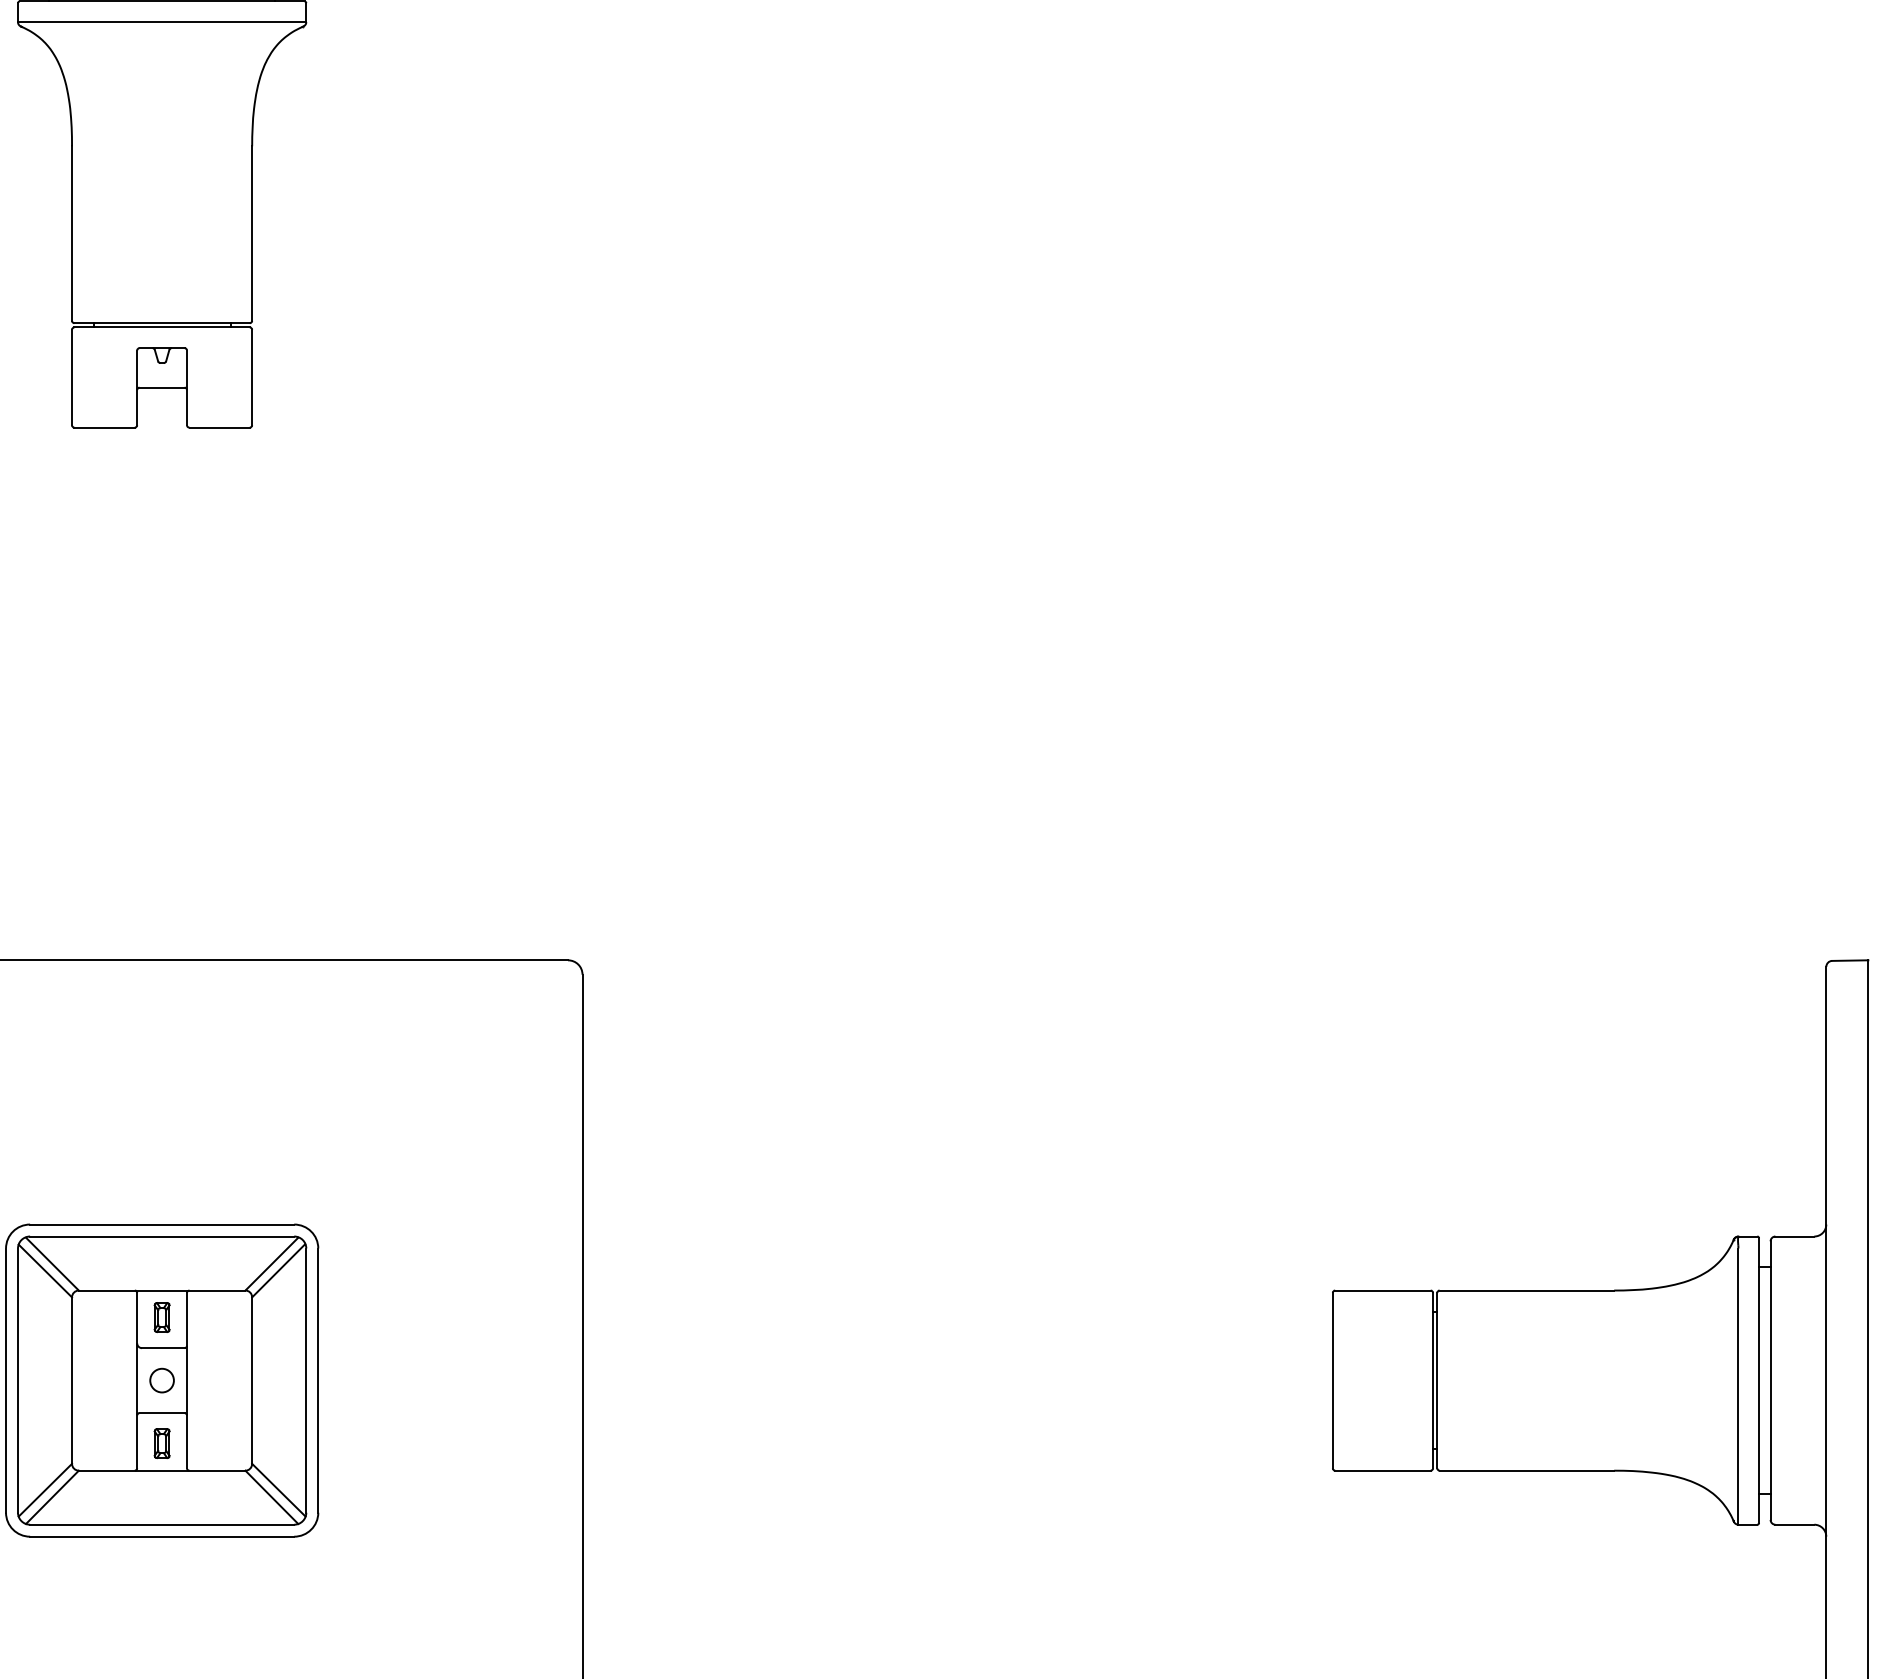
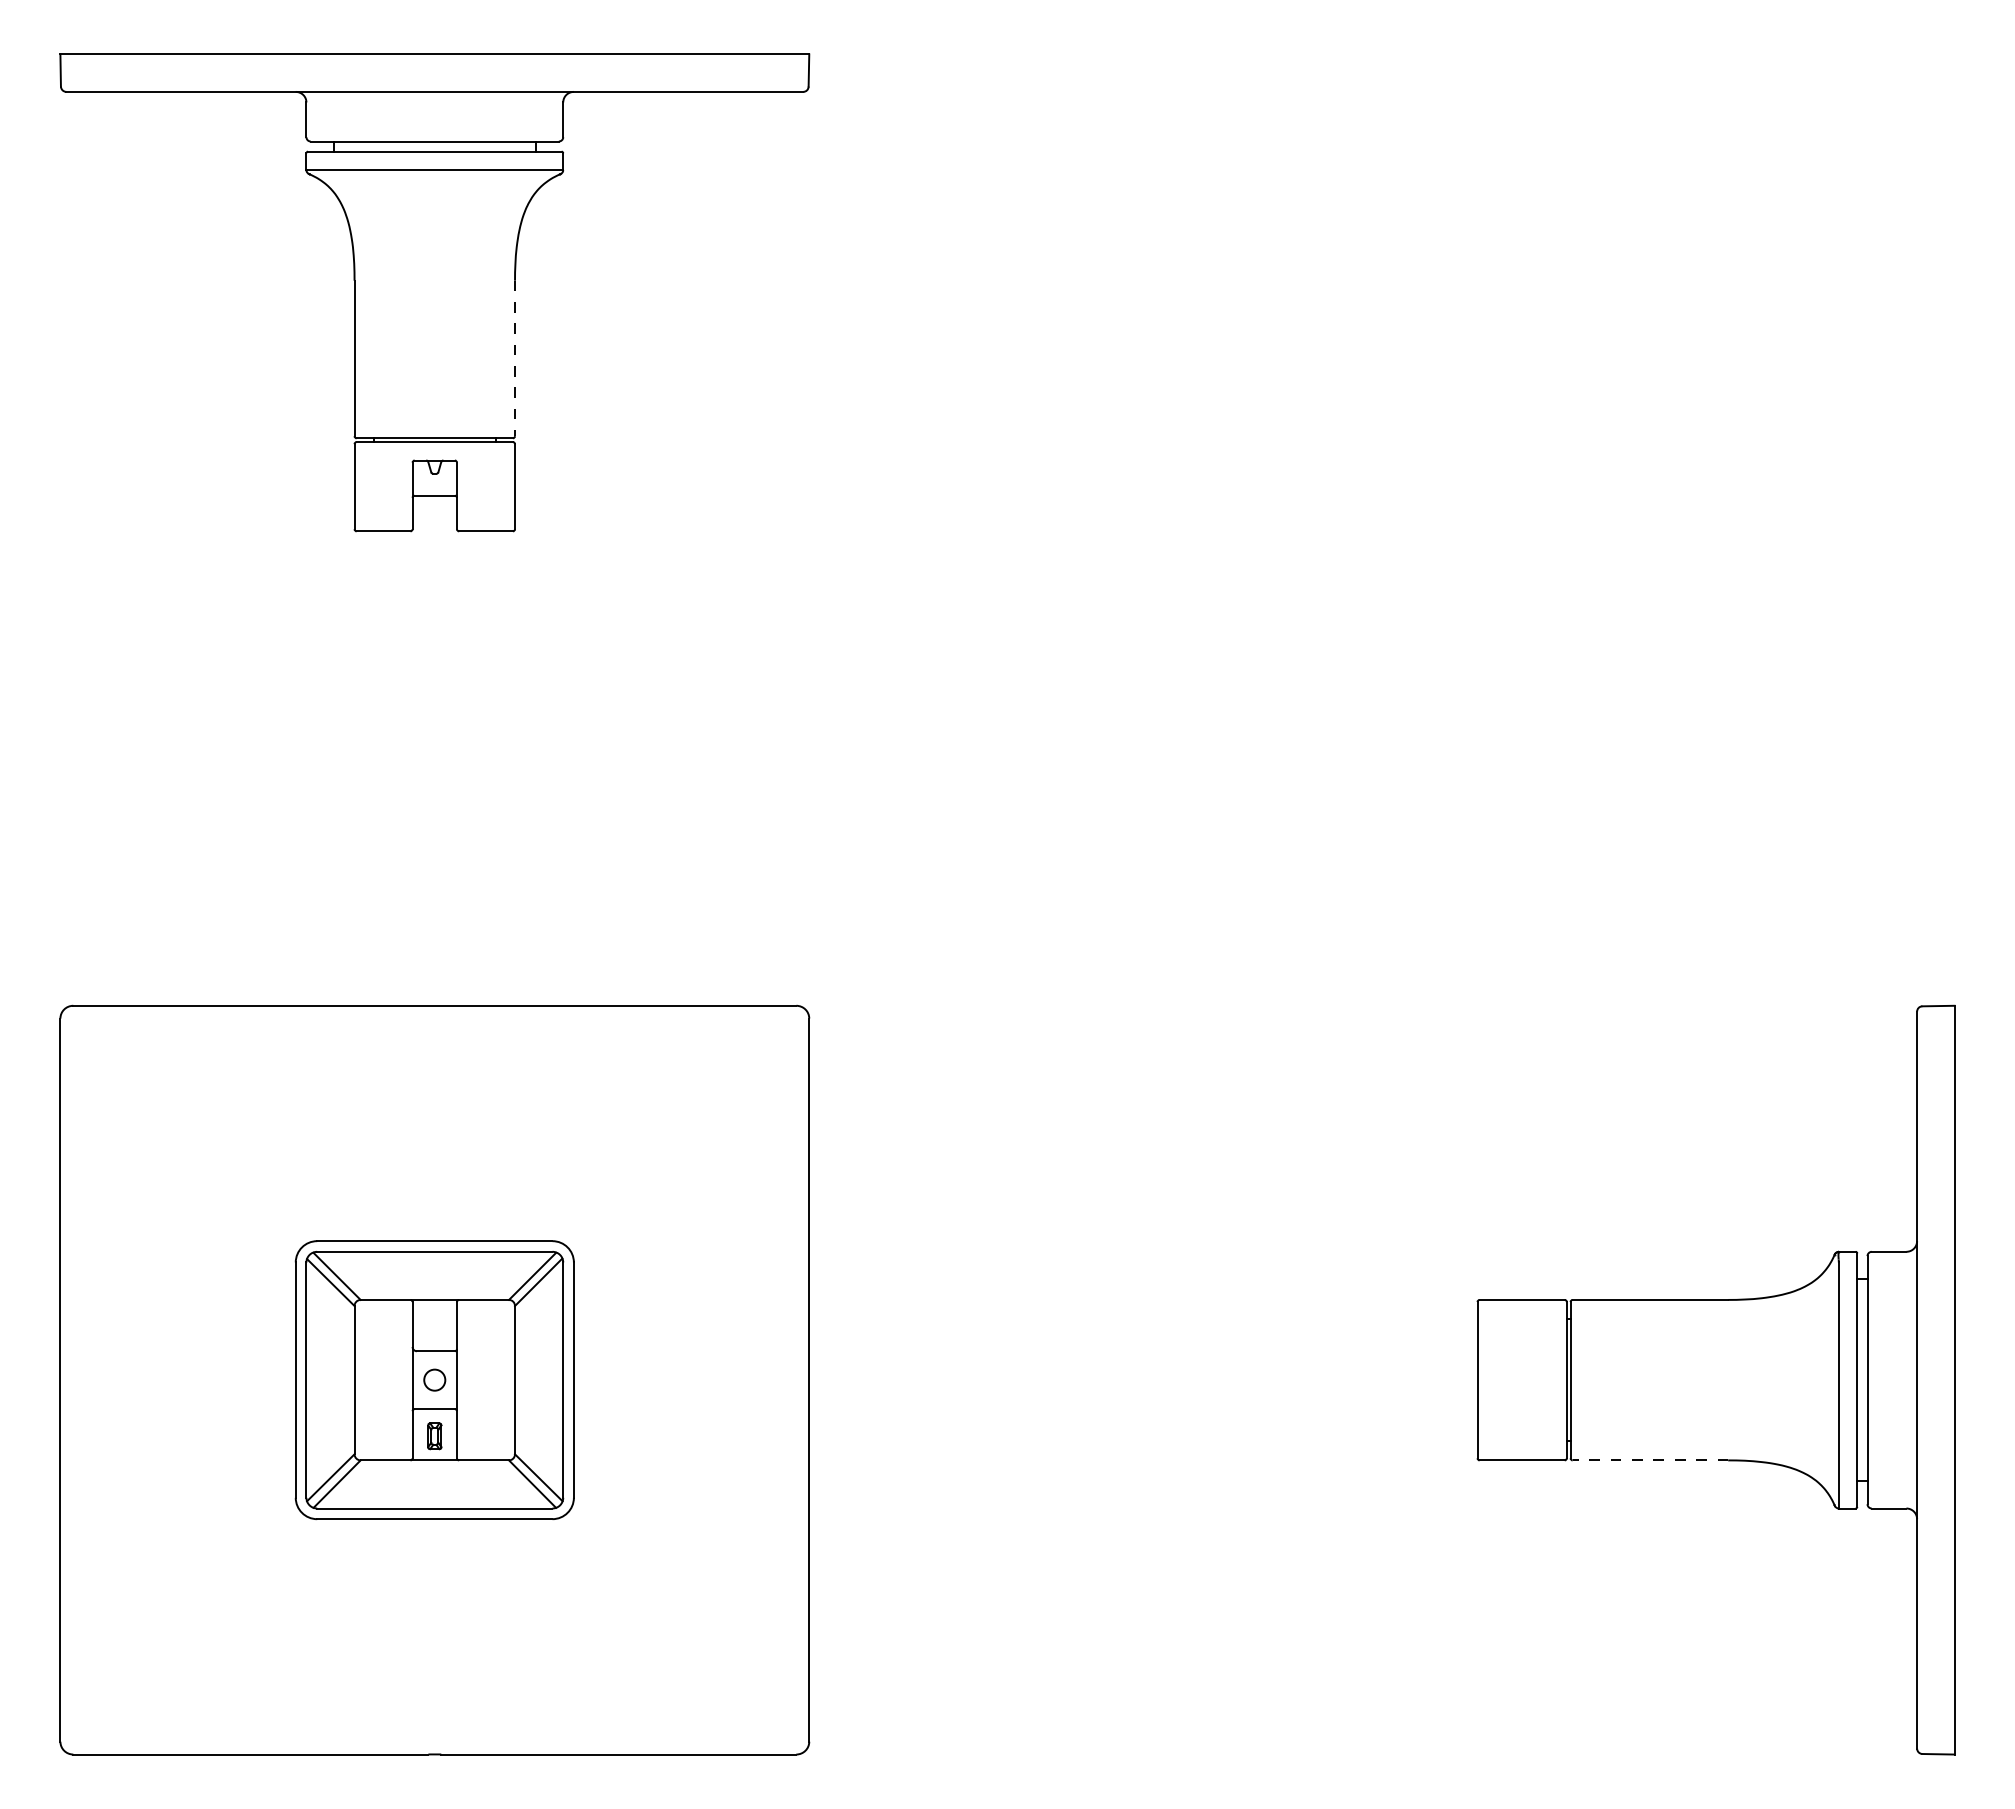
line: (252, 233) -> (515, 358), solid -> dashed
part: (161, 1317) -> (434, 1323), removed
line: (1526, 1470) -> (1650, 1460), solid -> dashed

